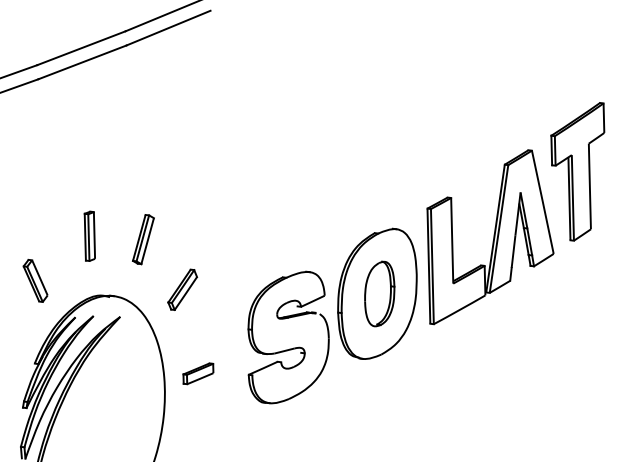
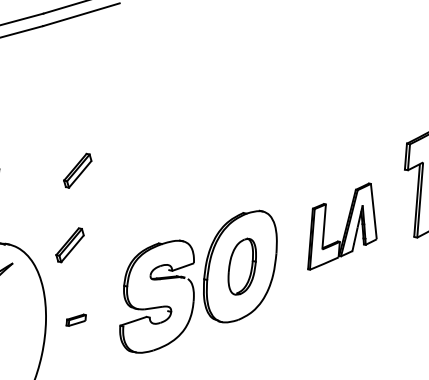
part: (182, 204) -> (77, 170), added
part: (490, 237) -> (344, 227), size x0.6
part: (143, 239) -> (40, 197), removed
part: (198, 373) -> (76, 319), size x0.7

